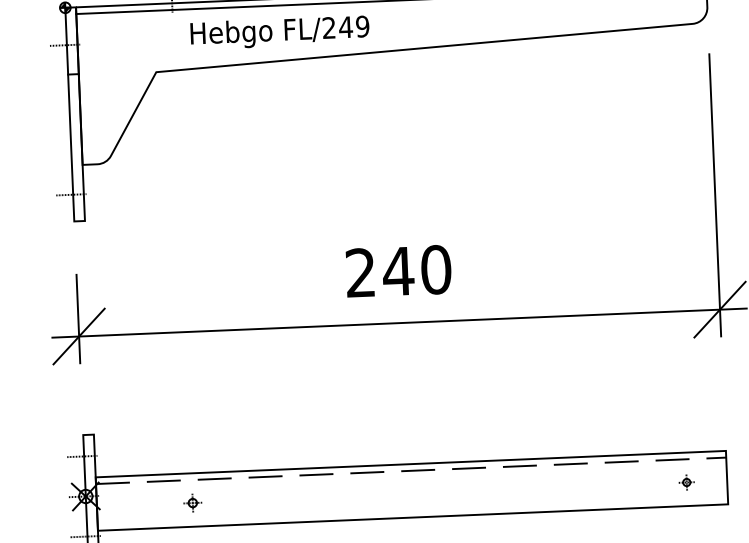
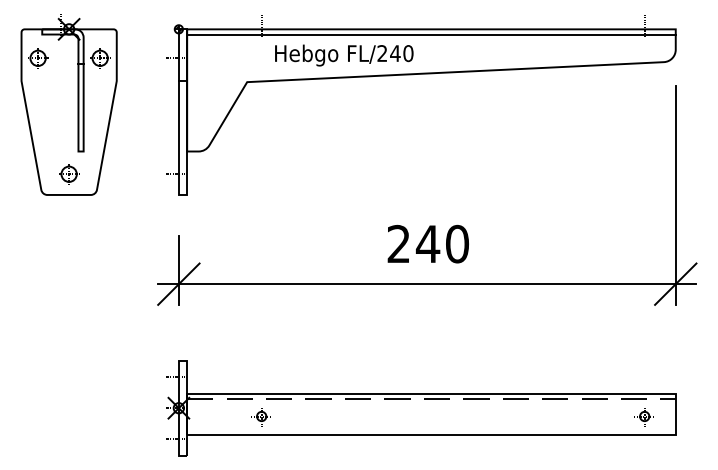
text: (362, 26) -> (408, 53), FL/249 -> FL/240
part: (685, 483) -> (643, 417), size x1.67
part: (191, 504) -> (260, 417), size x1.43

